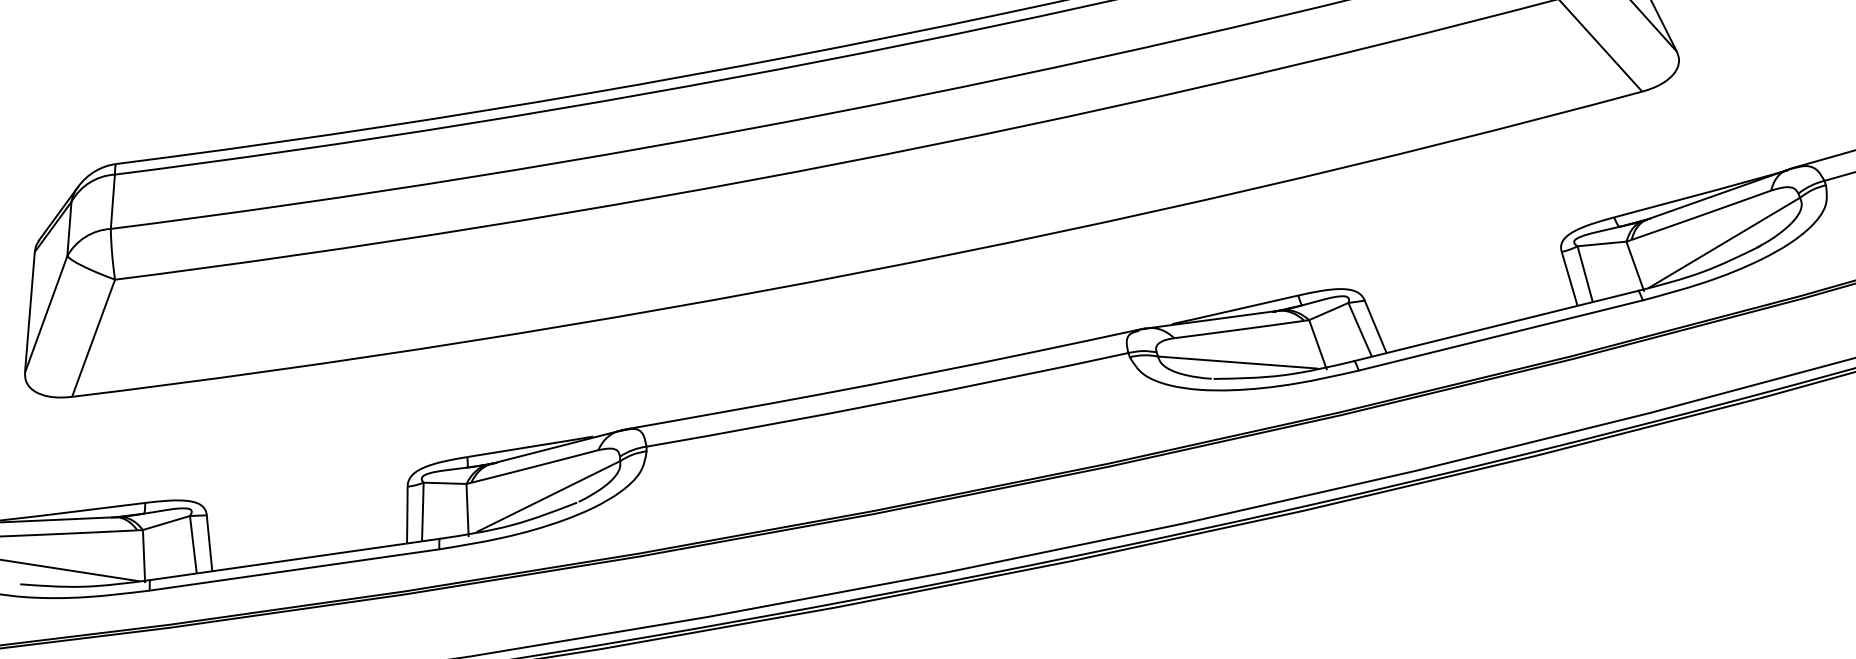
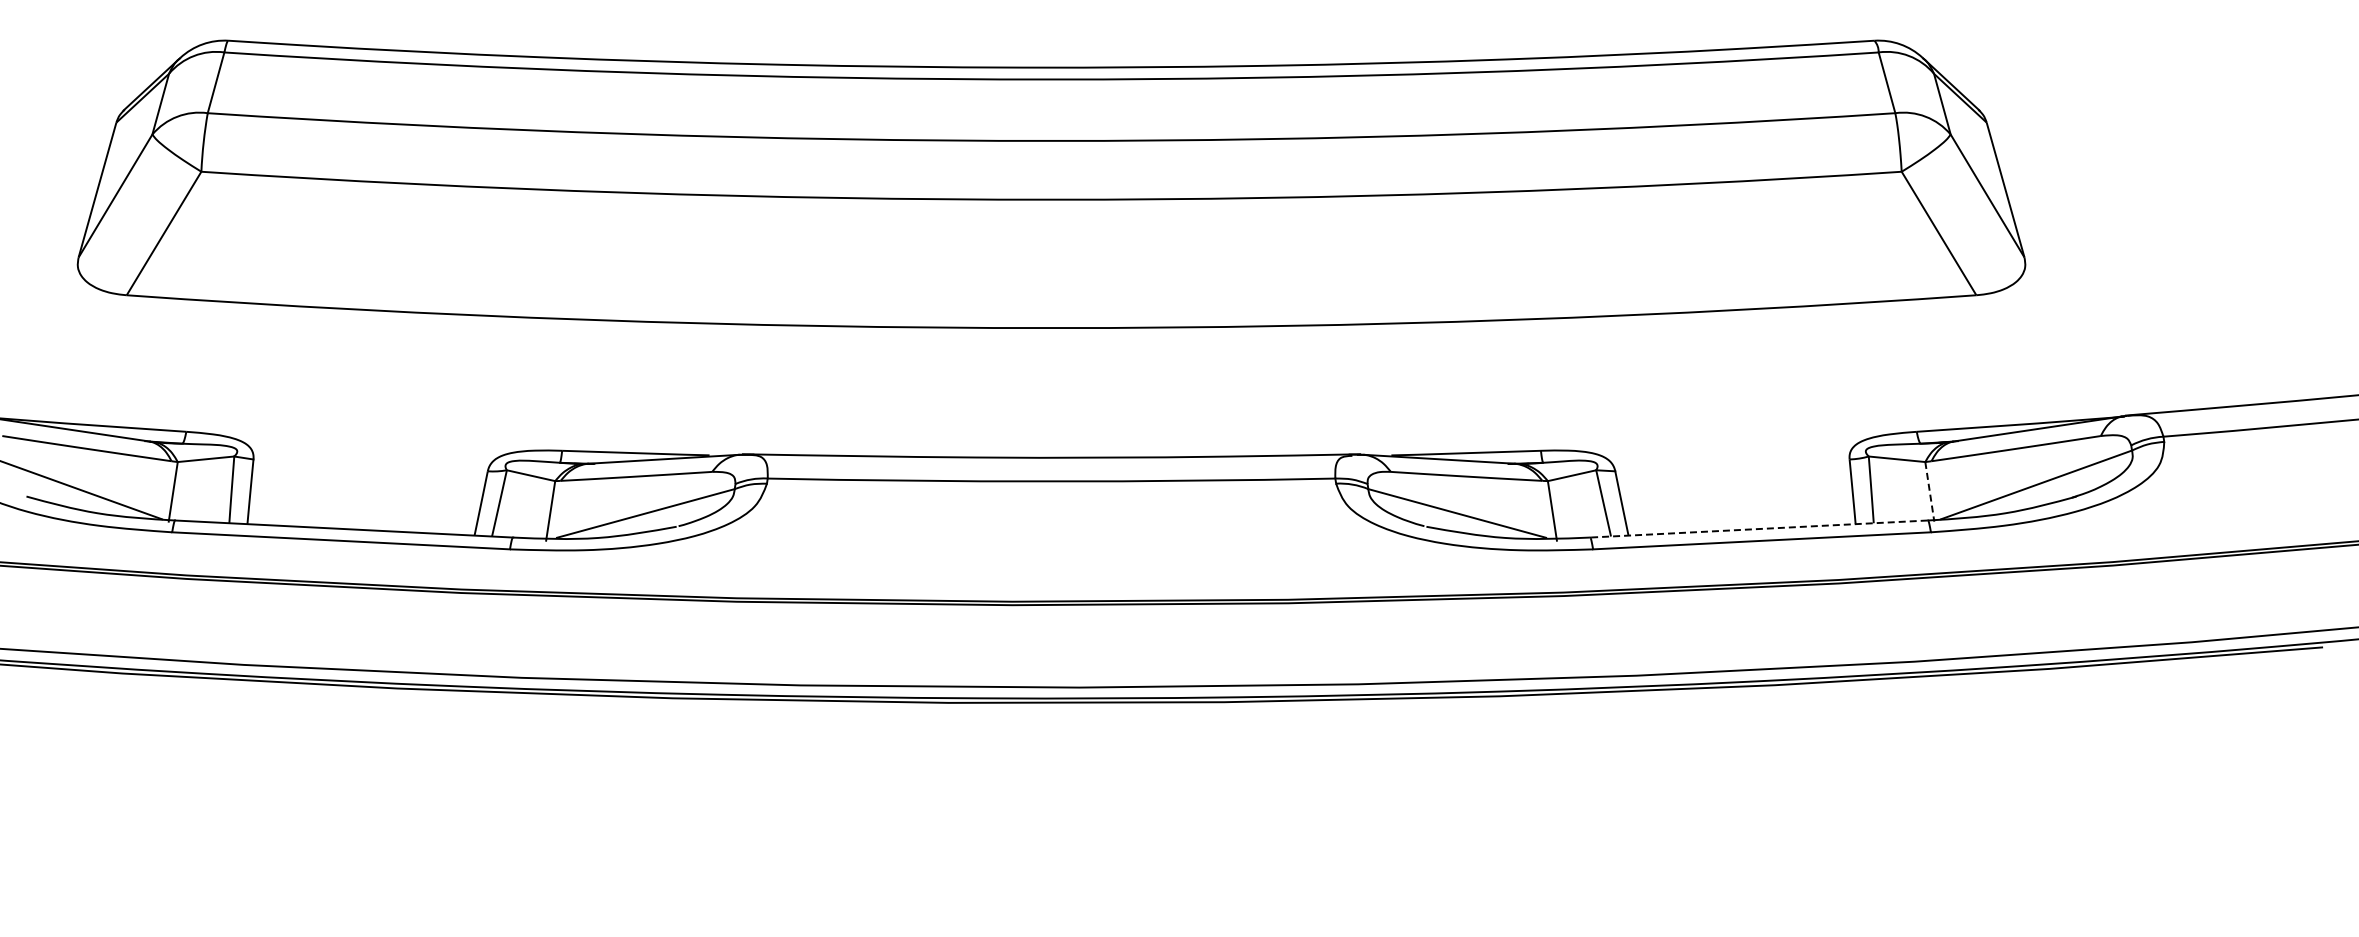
line: (1635, 266) -> (1929, 492), solid -> dashed
line: (1495, 326) -> (1758, 529), solid -> dashed

